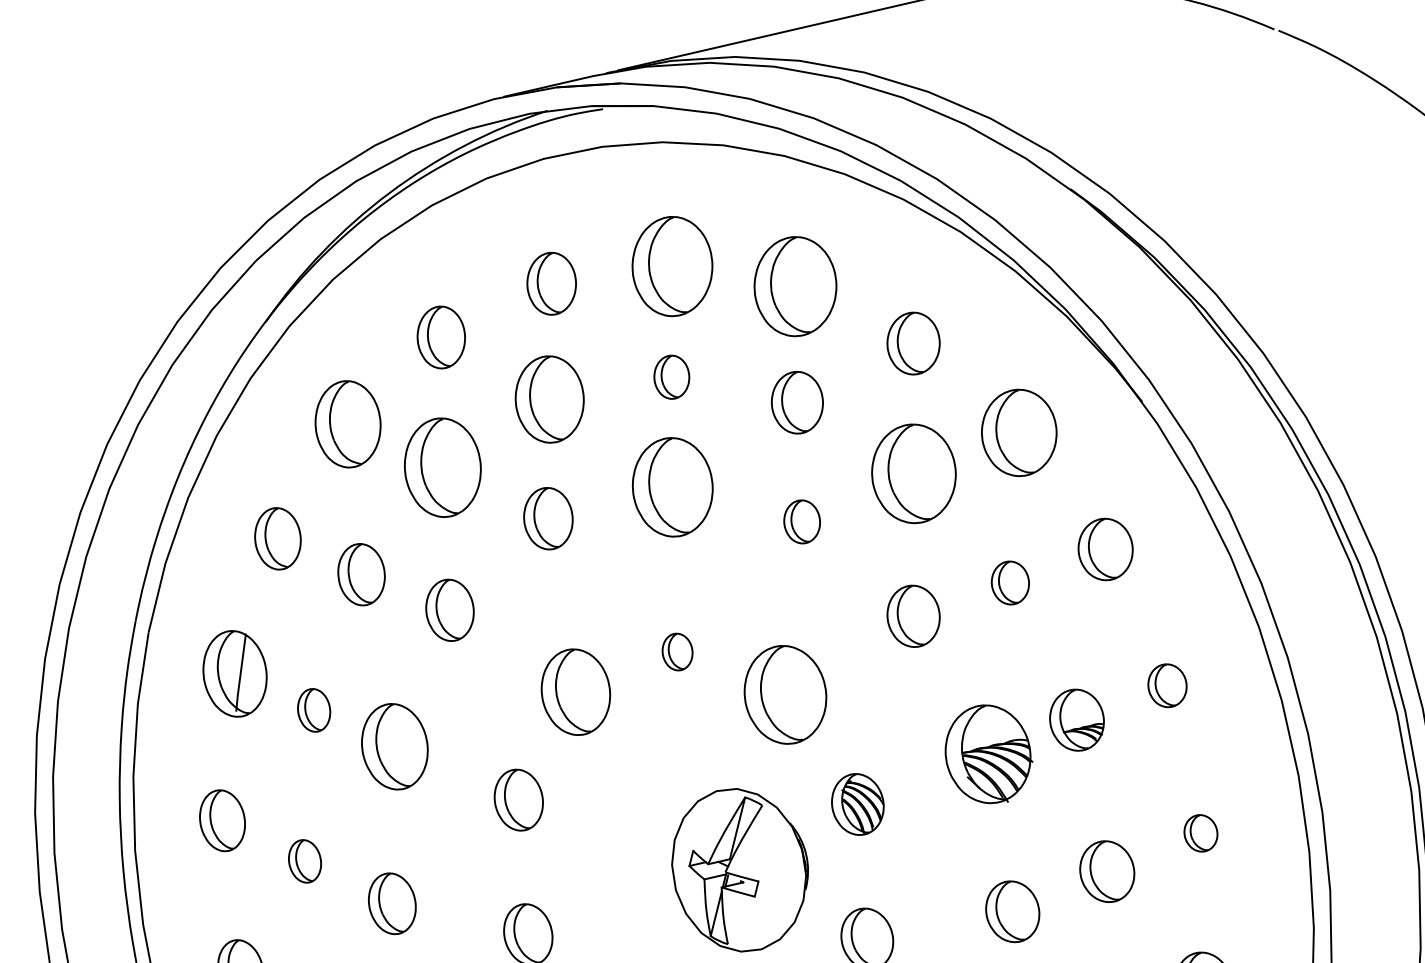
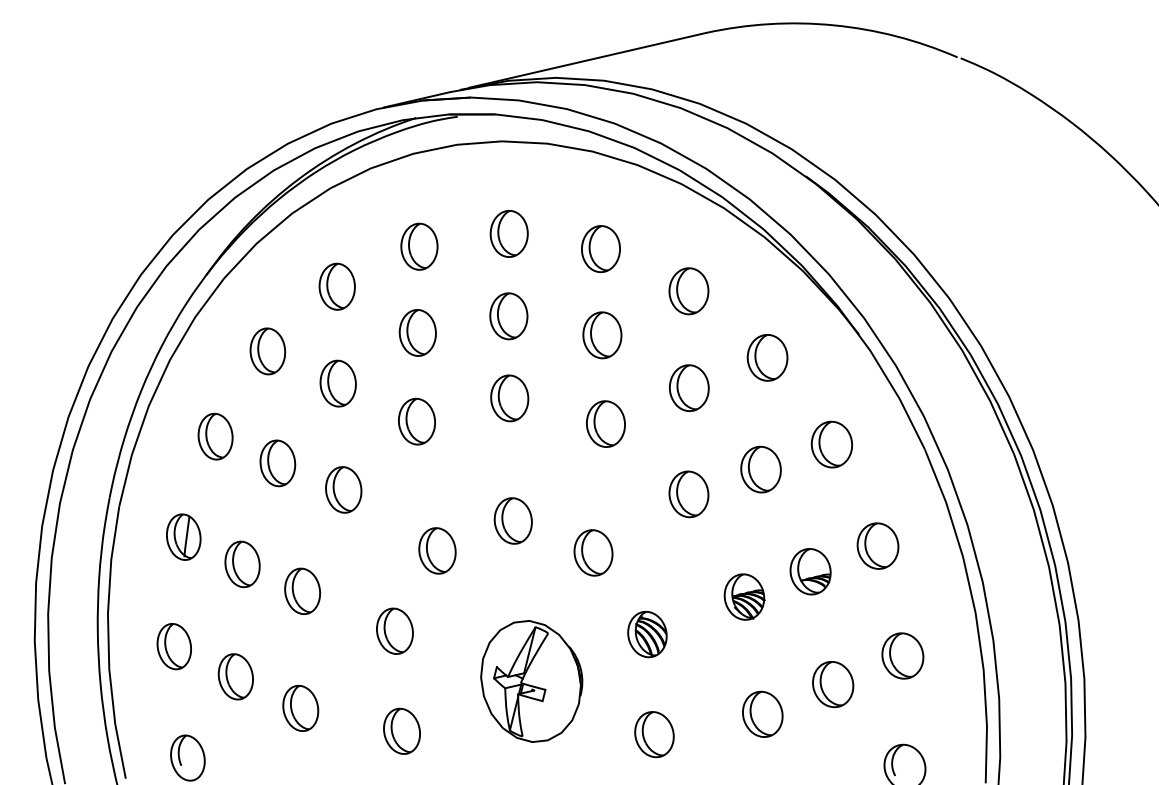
part: (671, 265) -> (508, 233), size x0.62
part: (794, 287) -> (600, 249), size x0.62
part: (671, 377) -> (508, 316), size x1.43
part: (549, 398) -> (417, 332), size x0.71
part: (347, 424) -> (267, 351), size x0.71
part: (1019, 432) -> (767, 357), size x0.71
part: (441, 467) -> (337, 383), size x0.62
part: (914, 472) -> (689, 387), size x0.62
part: (672, 487) -> (509, 398), size x0.62
part: (801, 521) -> (605, 423), size x1.43
part: (1009, 582) -> (760, 469), size x1.43
part: (676, 651) -> (512, 520), size x1.67
part: (234, 672) -> (183, 536), size x0.71
part: (1166, 684) -> (877, 545), size x1.43
part: (575, 691) -> (437, 550), size x0.71
part: (785, 694) -> (593, 552), size x0.62
part: (314, 710) -> (242, 564), size x1.43
part: (394, 745) -> (302, 590), size x0.71
part: (988, 753) -> (744, 596), size x0.62
part: (1200, 832) -> (902, 655), size x1.67
part: (304, 860) -> (235, 676), size x1.43
part: (739, 870) -> (531, 681), moved

